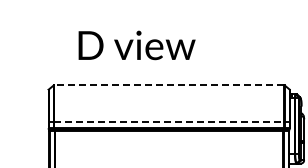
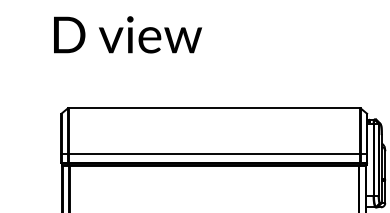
text: (136, 45) -> (127, 34), moved
line: (168, 85) -> (213, 108), dashed -> solid
line: (169, 121) -> (214, 154), dashed -> solid

